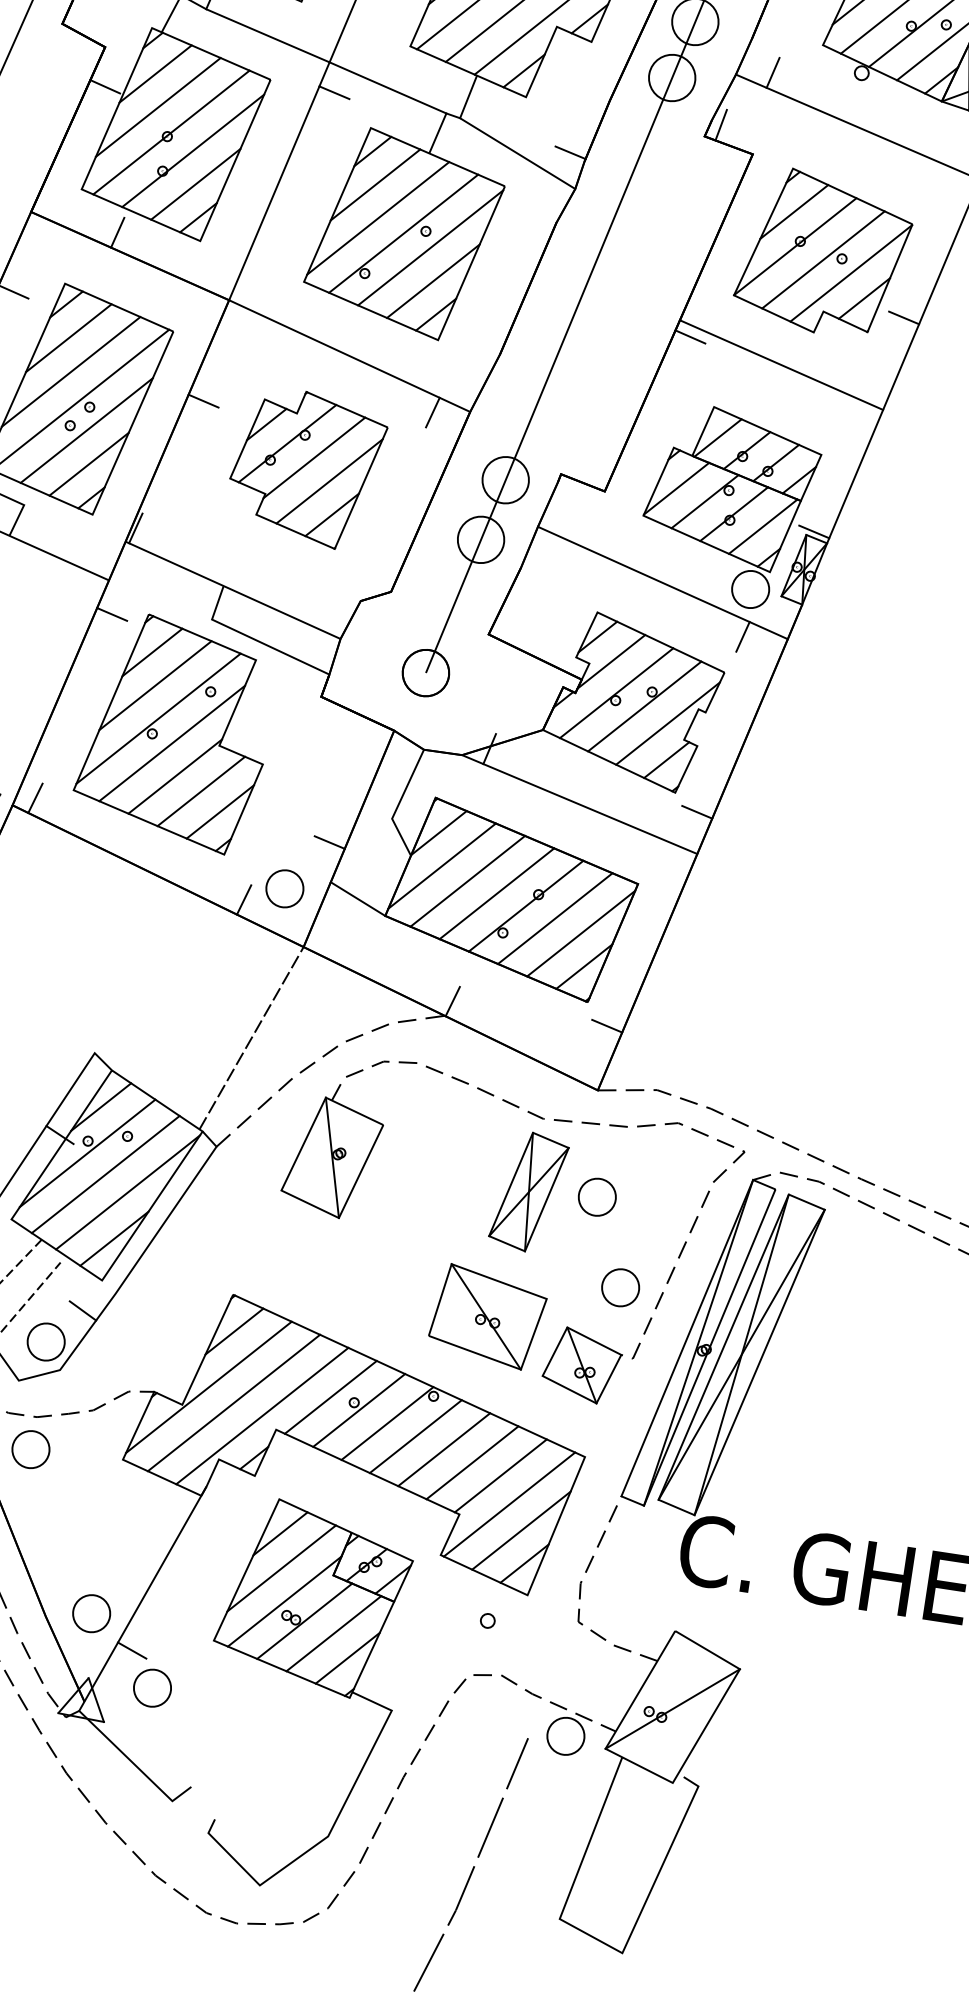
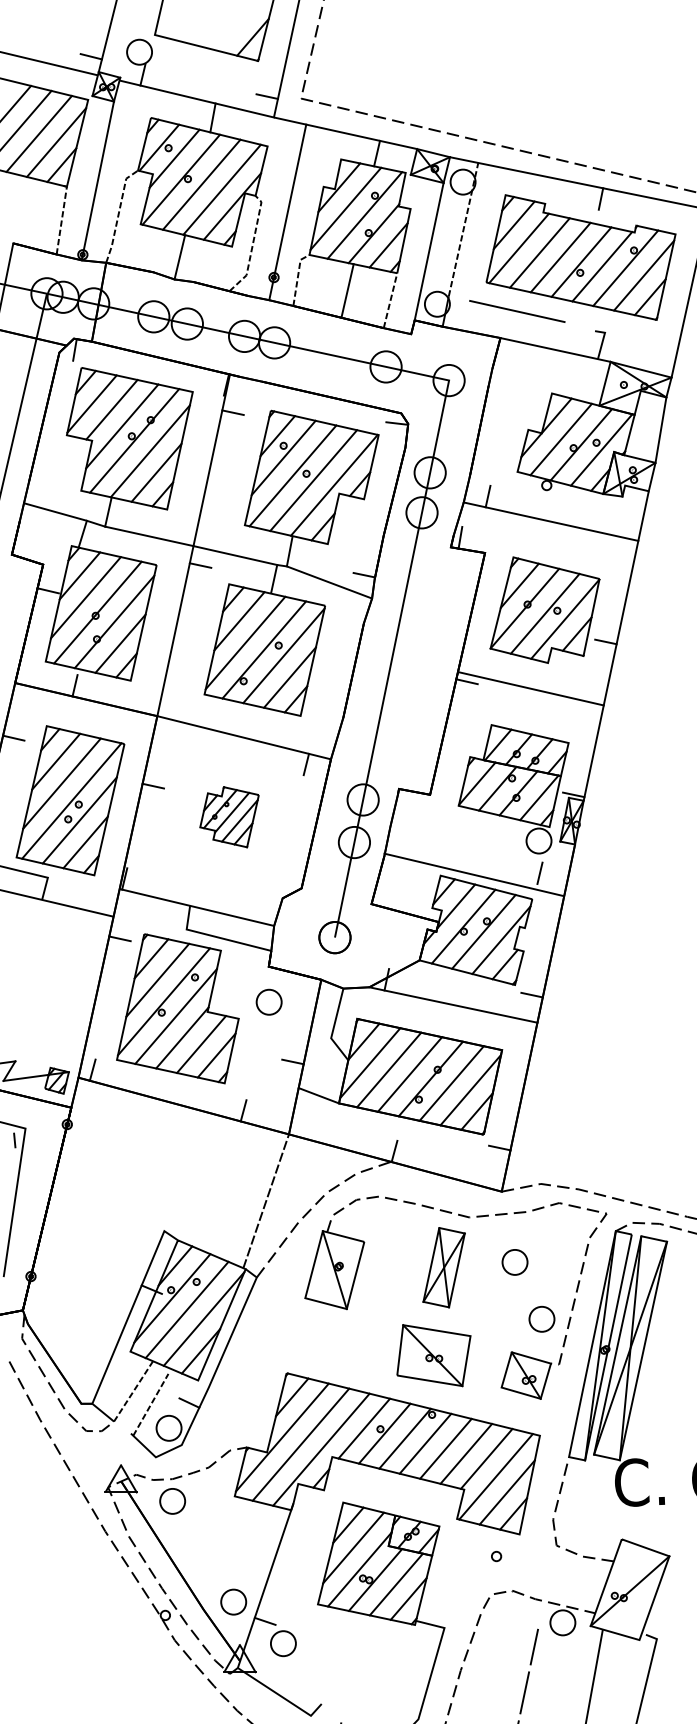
part: (305, 468) -> (229, 817), size x0.6
line: (662, 582) -> (473, 874), moved
part: (284, 887) -> (268, 1001), moved
part: (528, 1191) -> (443, 1267), moved
part: (487, 1316) -> (433, 1355), moved

